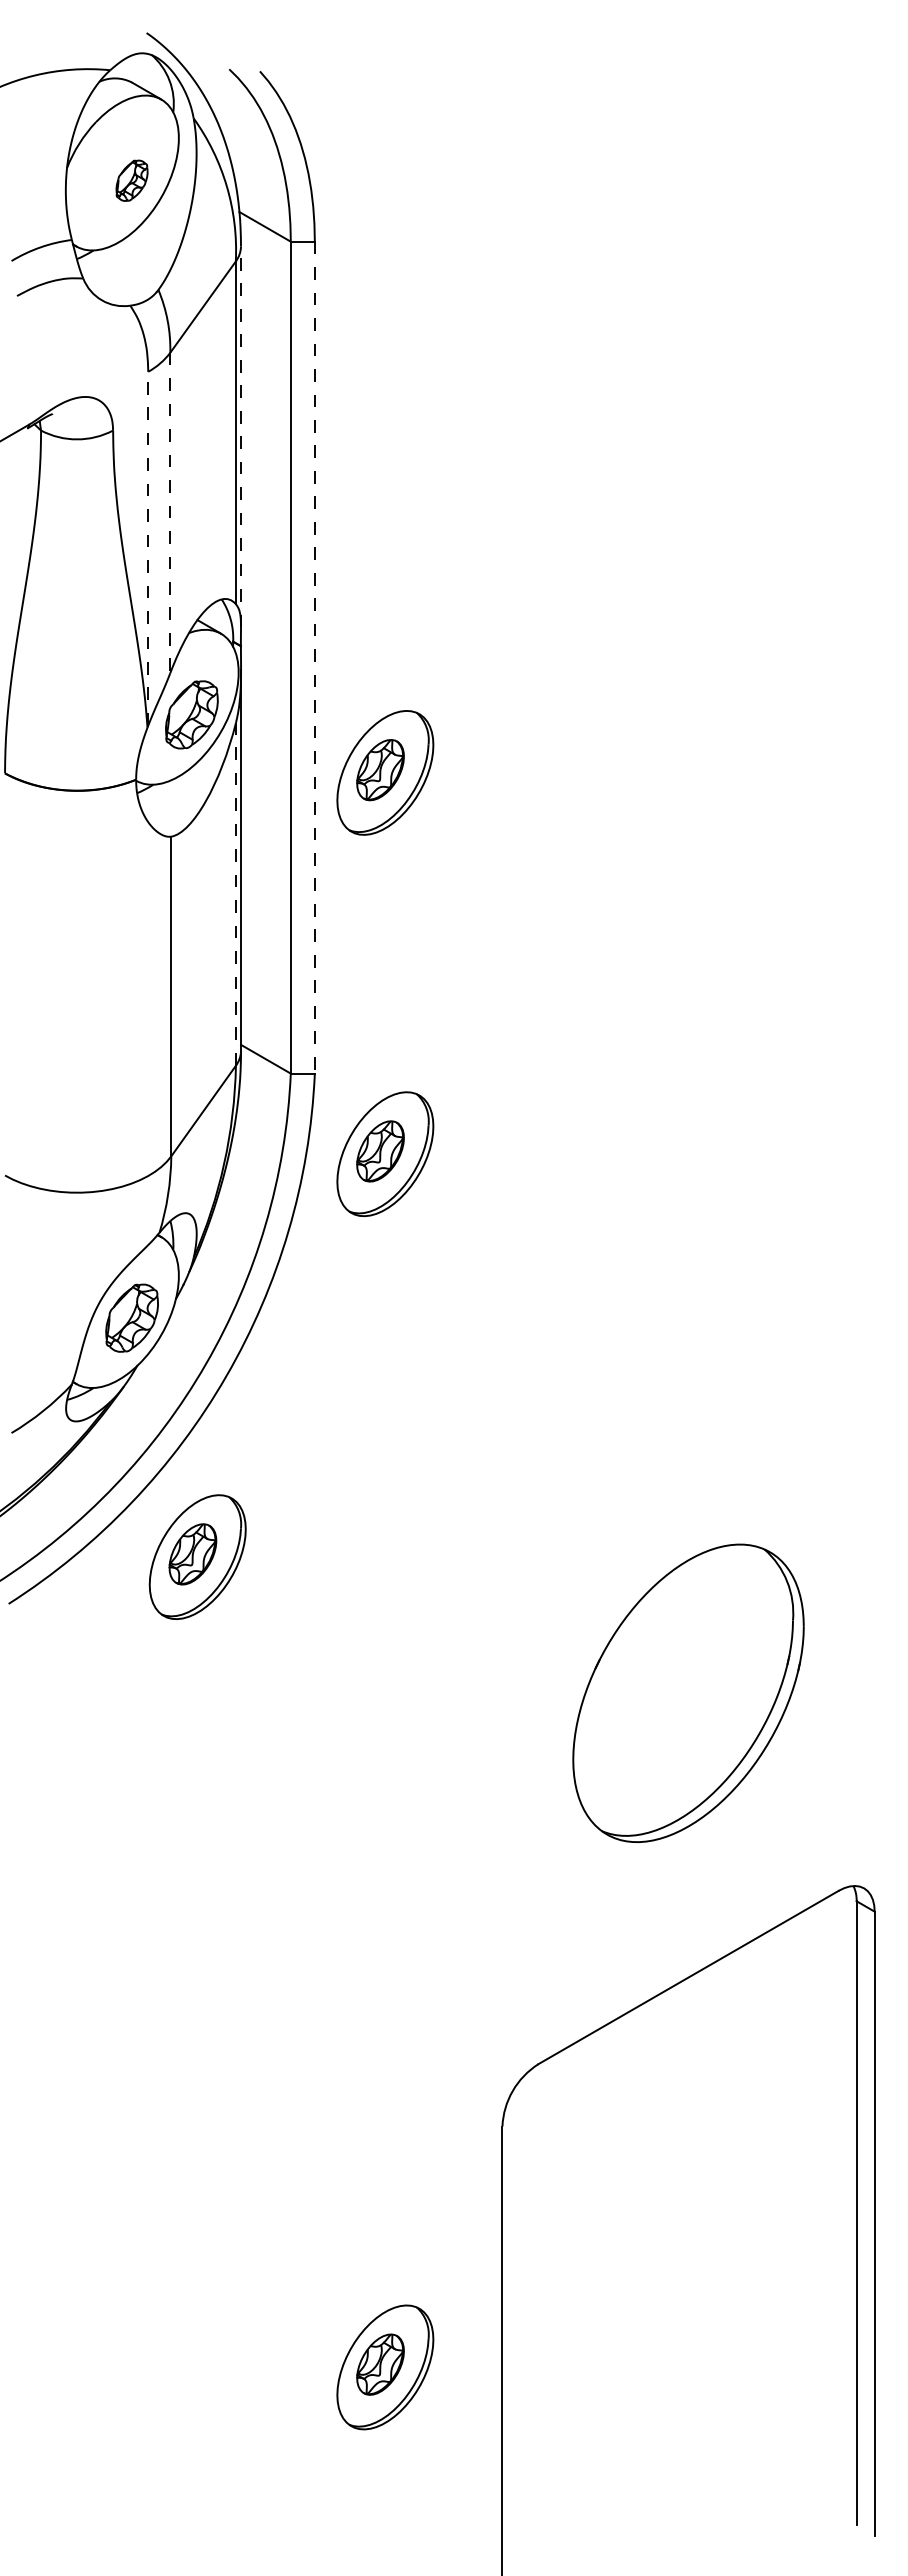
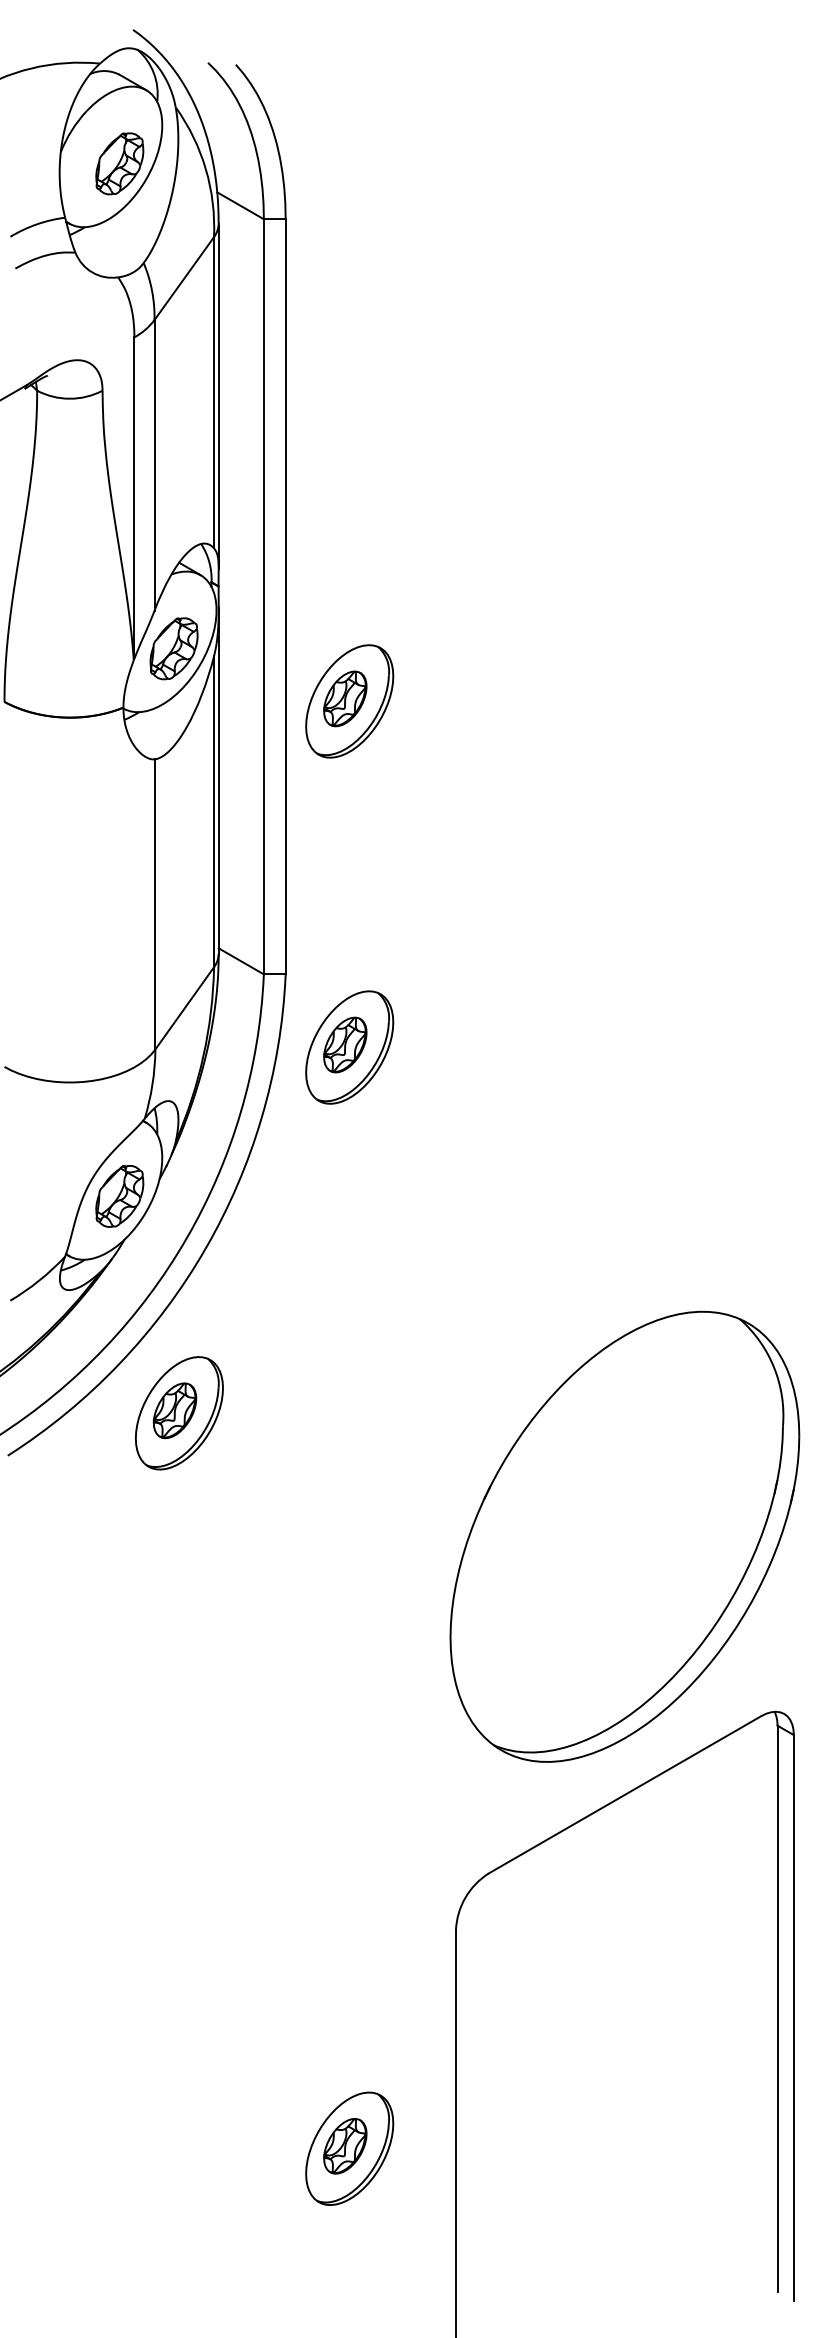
part: (131, 180) -> (119, 163), size x1.67
line: (241, 436) -> (219, 396), dashed -> solid
line: (170, 513) -> (154, 465), dashed -> solid
line: (148, 548) -> (134, 497), dashed -> solid
line: (314, 657) -> (285, 596), dashed -> solid
line: (235, 893) -> (213, 810), dashed -> solid
part: (688, 1693) -> (624, 1537), size x1.67

